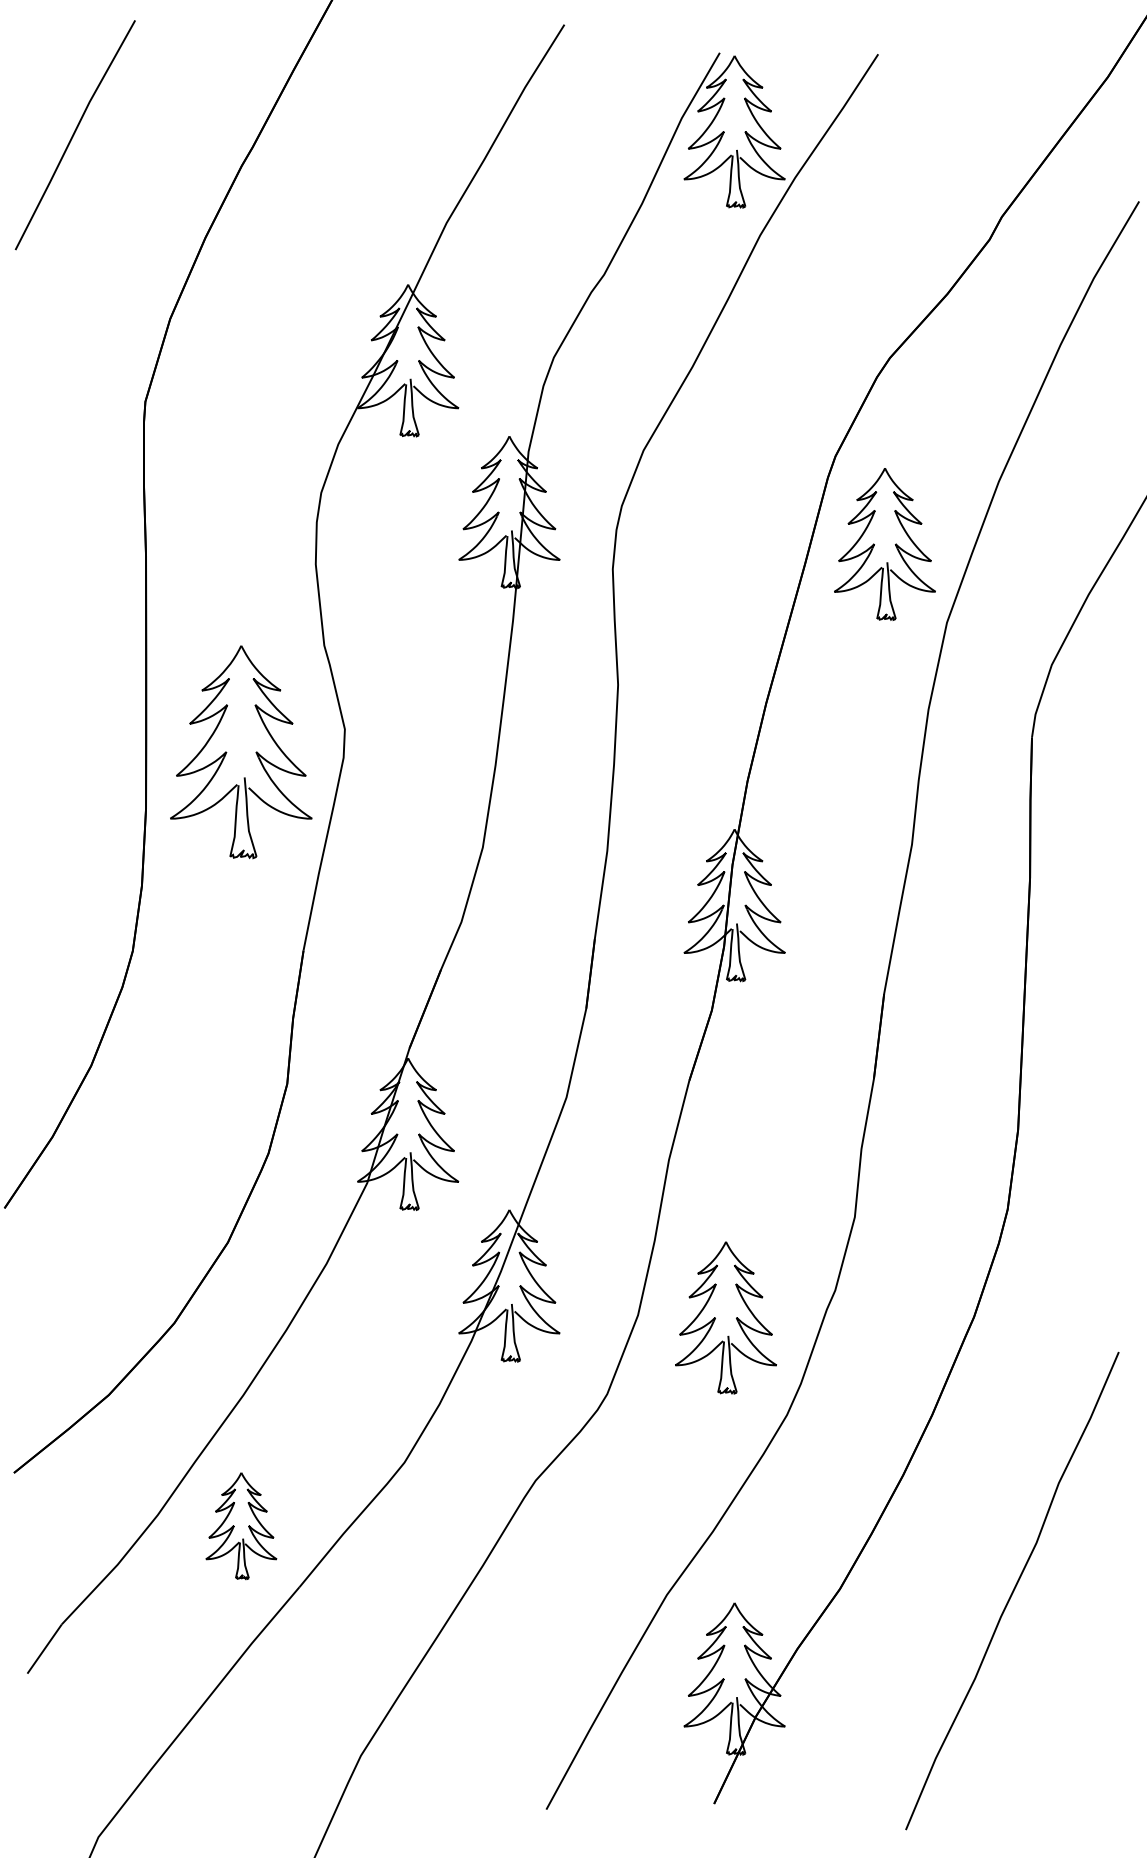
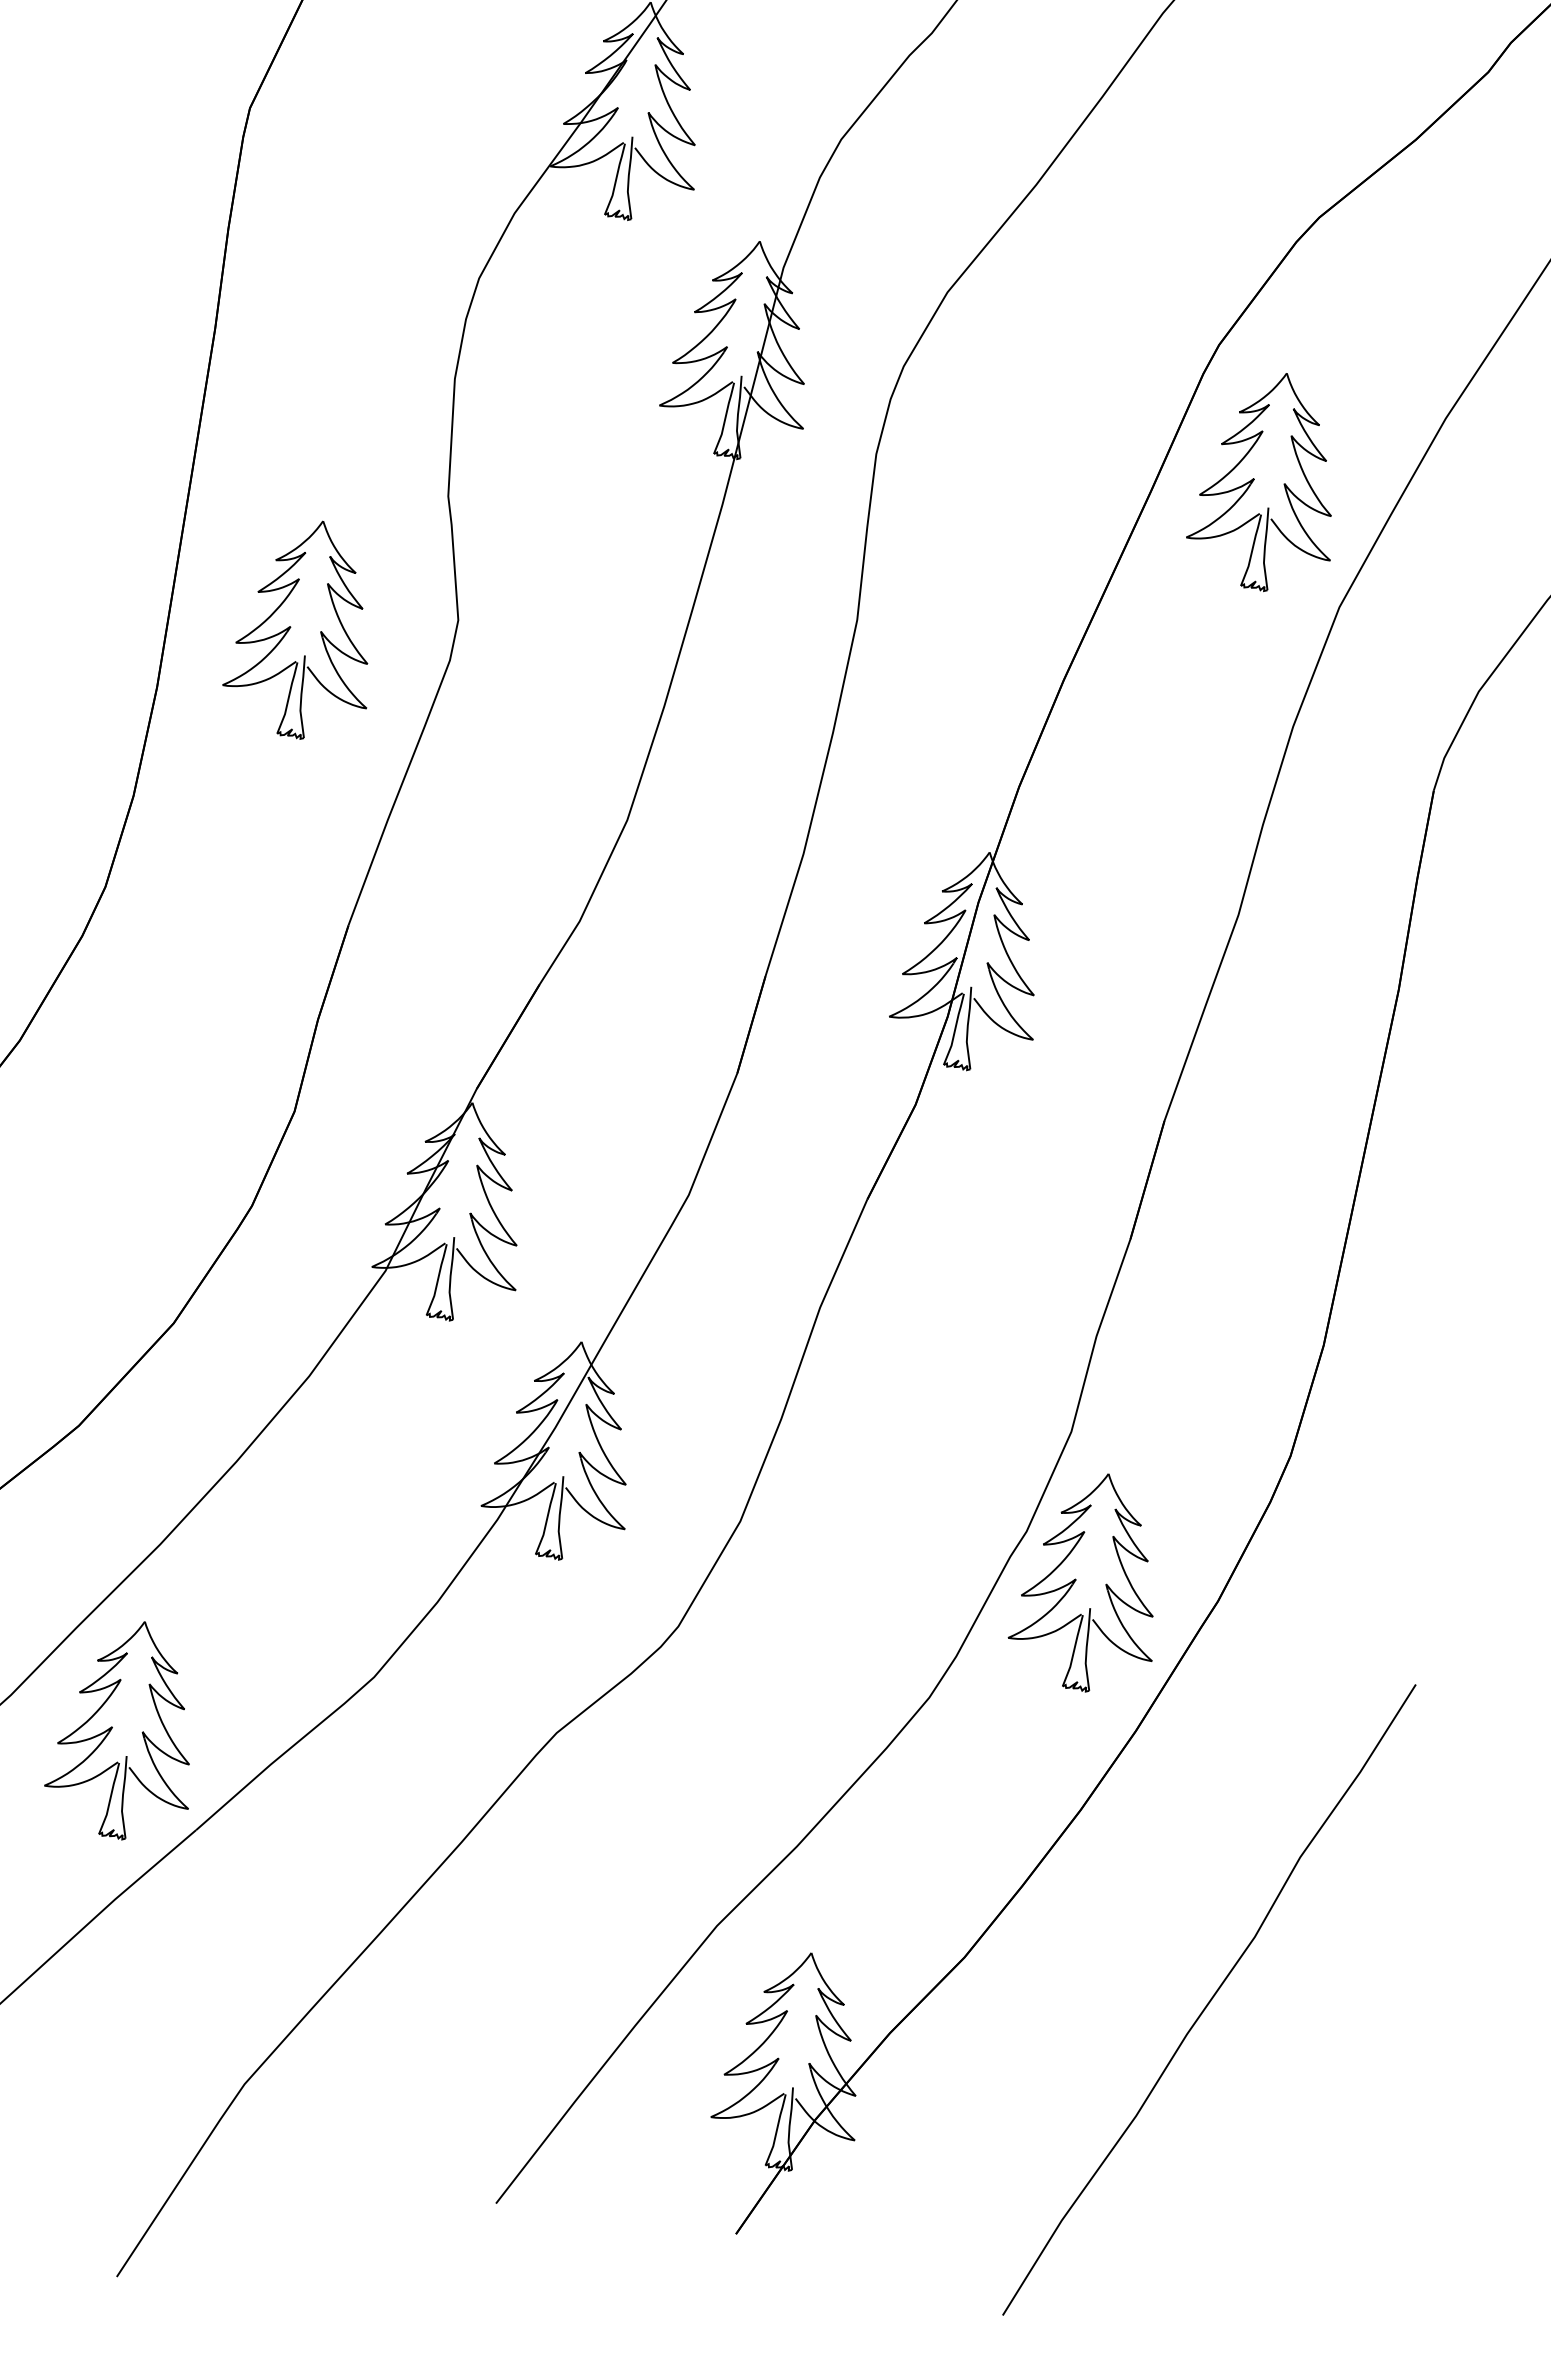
part: (241, 752) -> (305, 629), size x0.71
part: (725, 1317) -> (1090, 1581), moved
part: (241, 1525) -> (127, 1729), size x1.43

